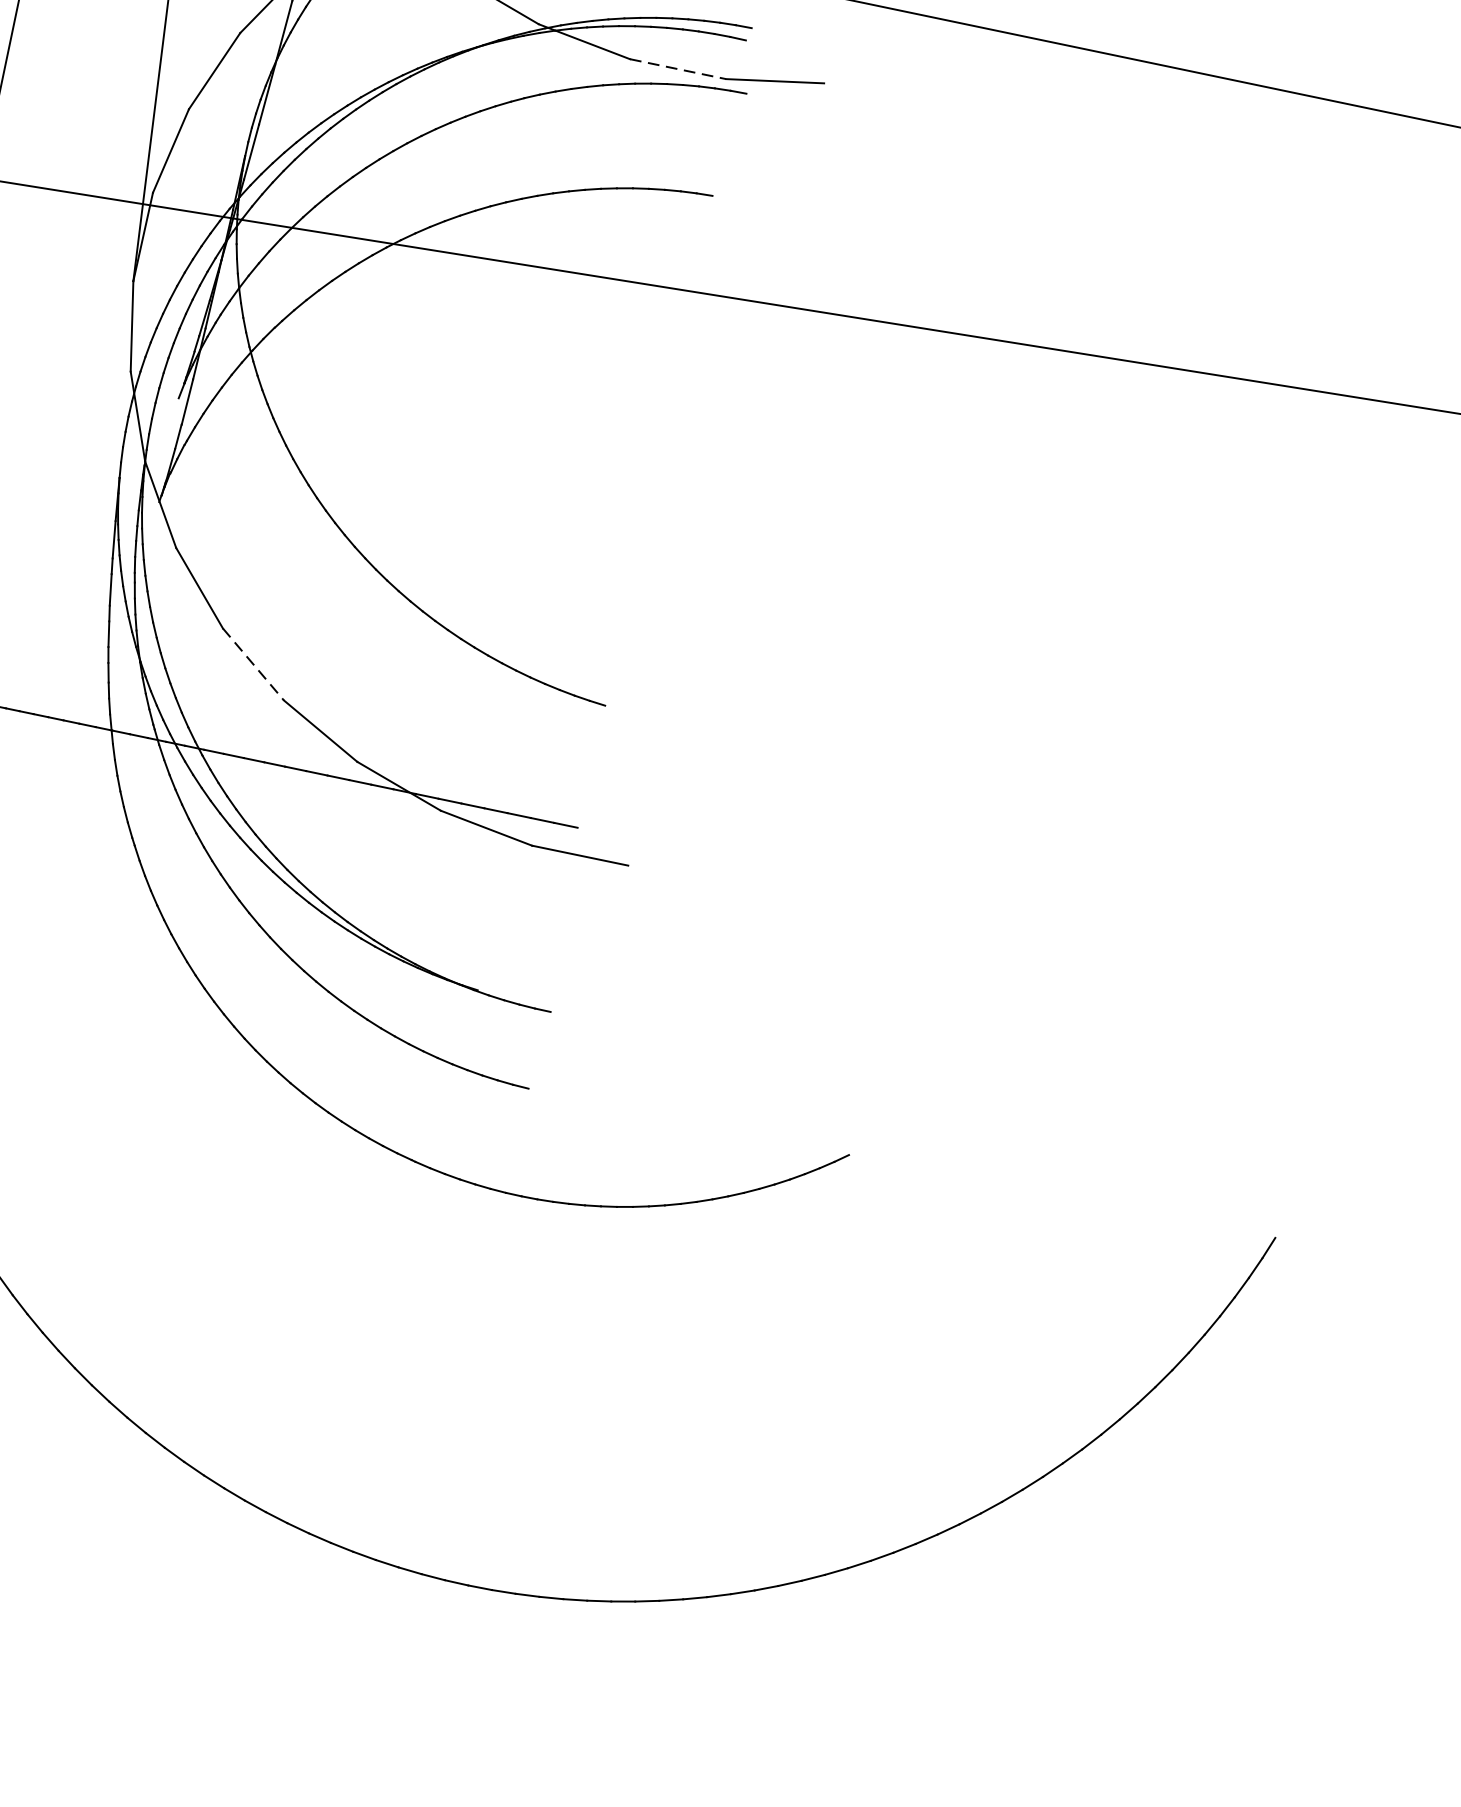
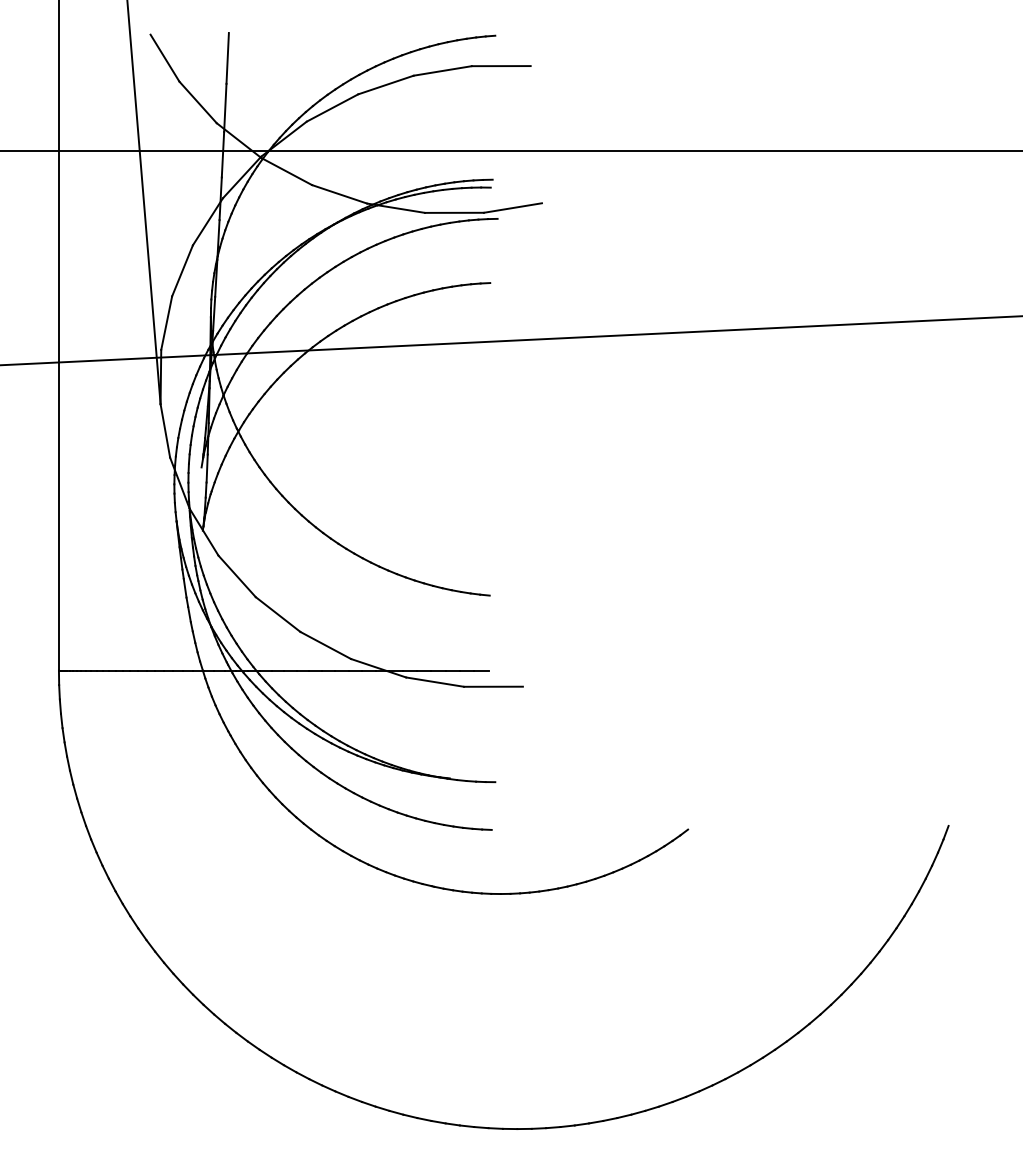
line: (678, 68) -> (454, 212), dashed -> solid
line: (254, 664) -> (278, 614), dashed -> solid

